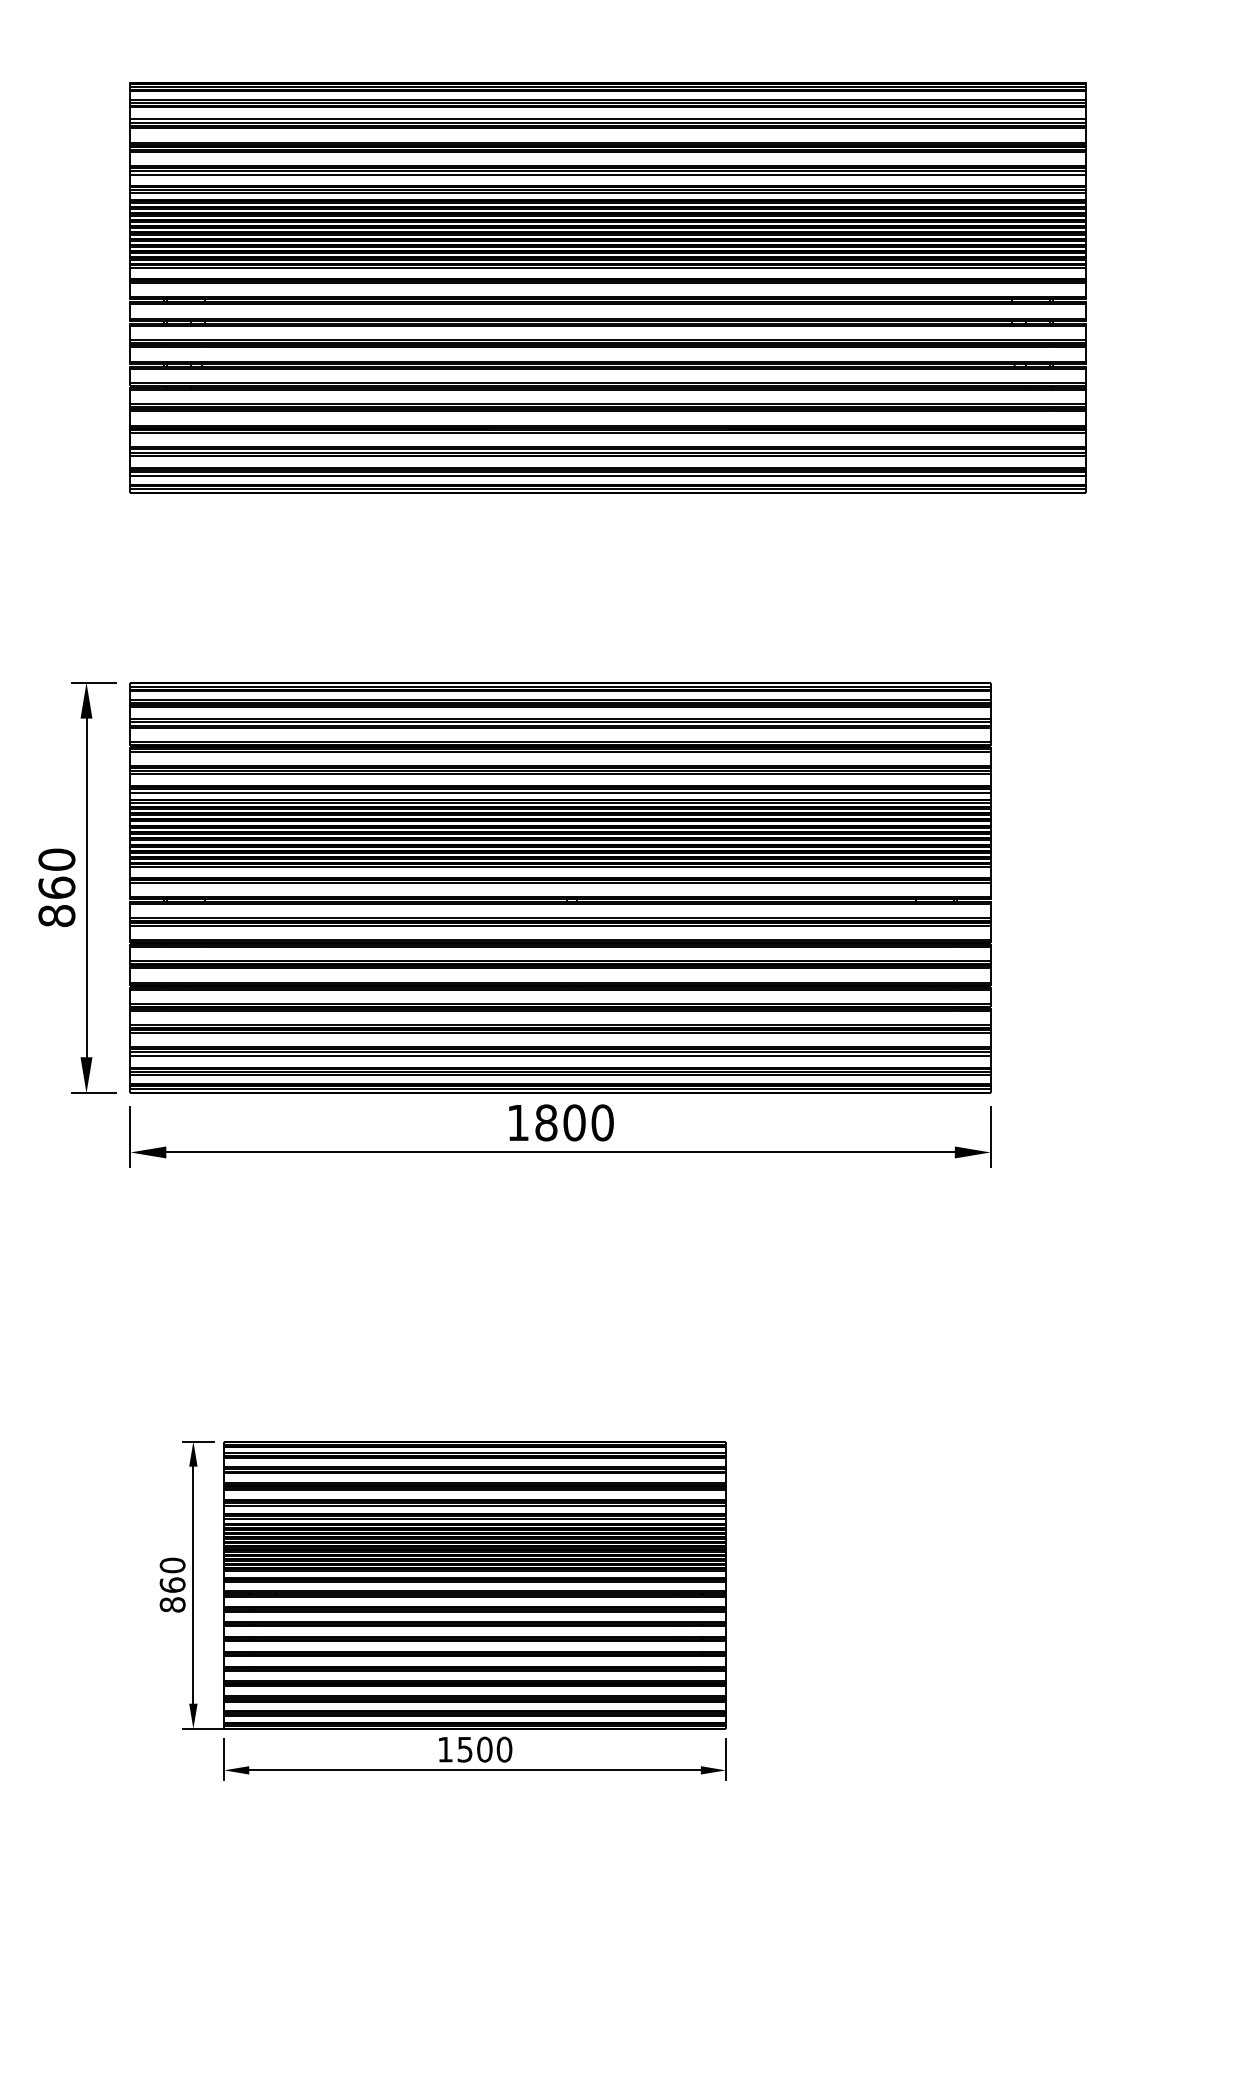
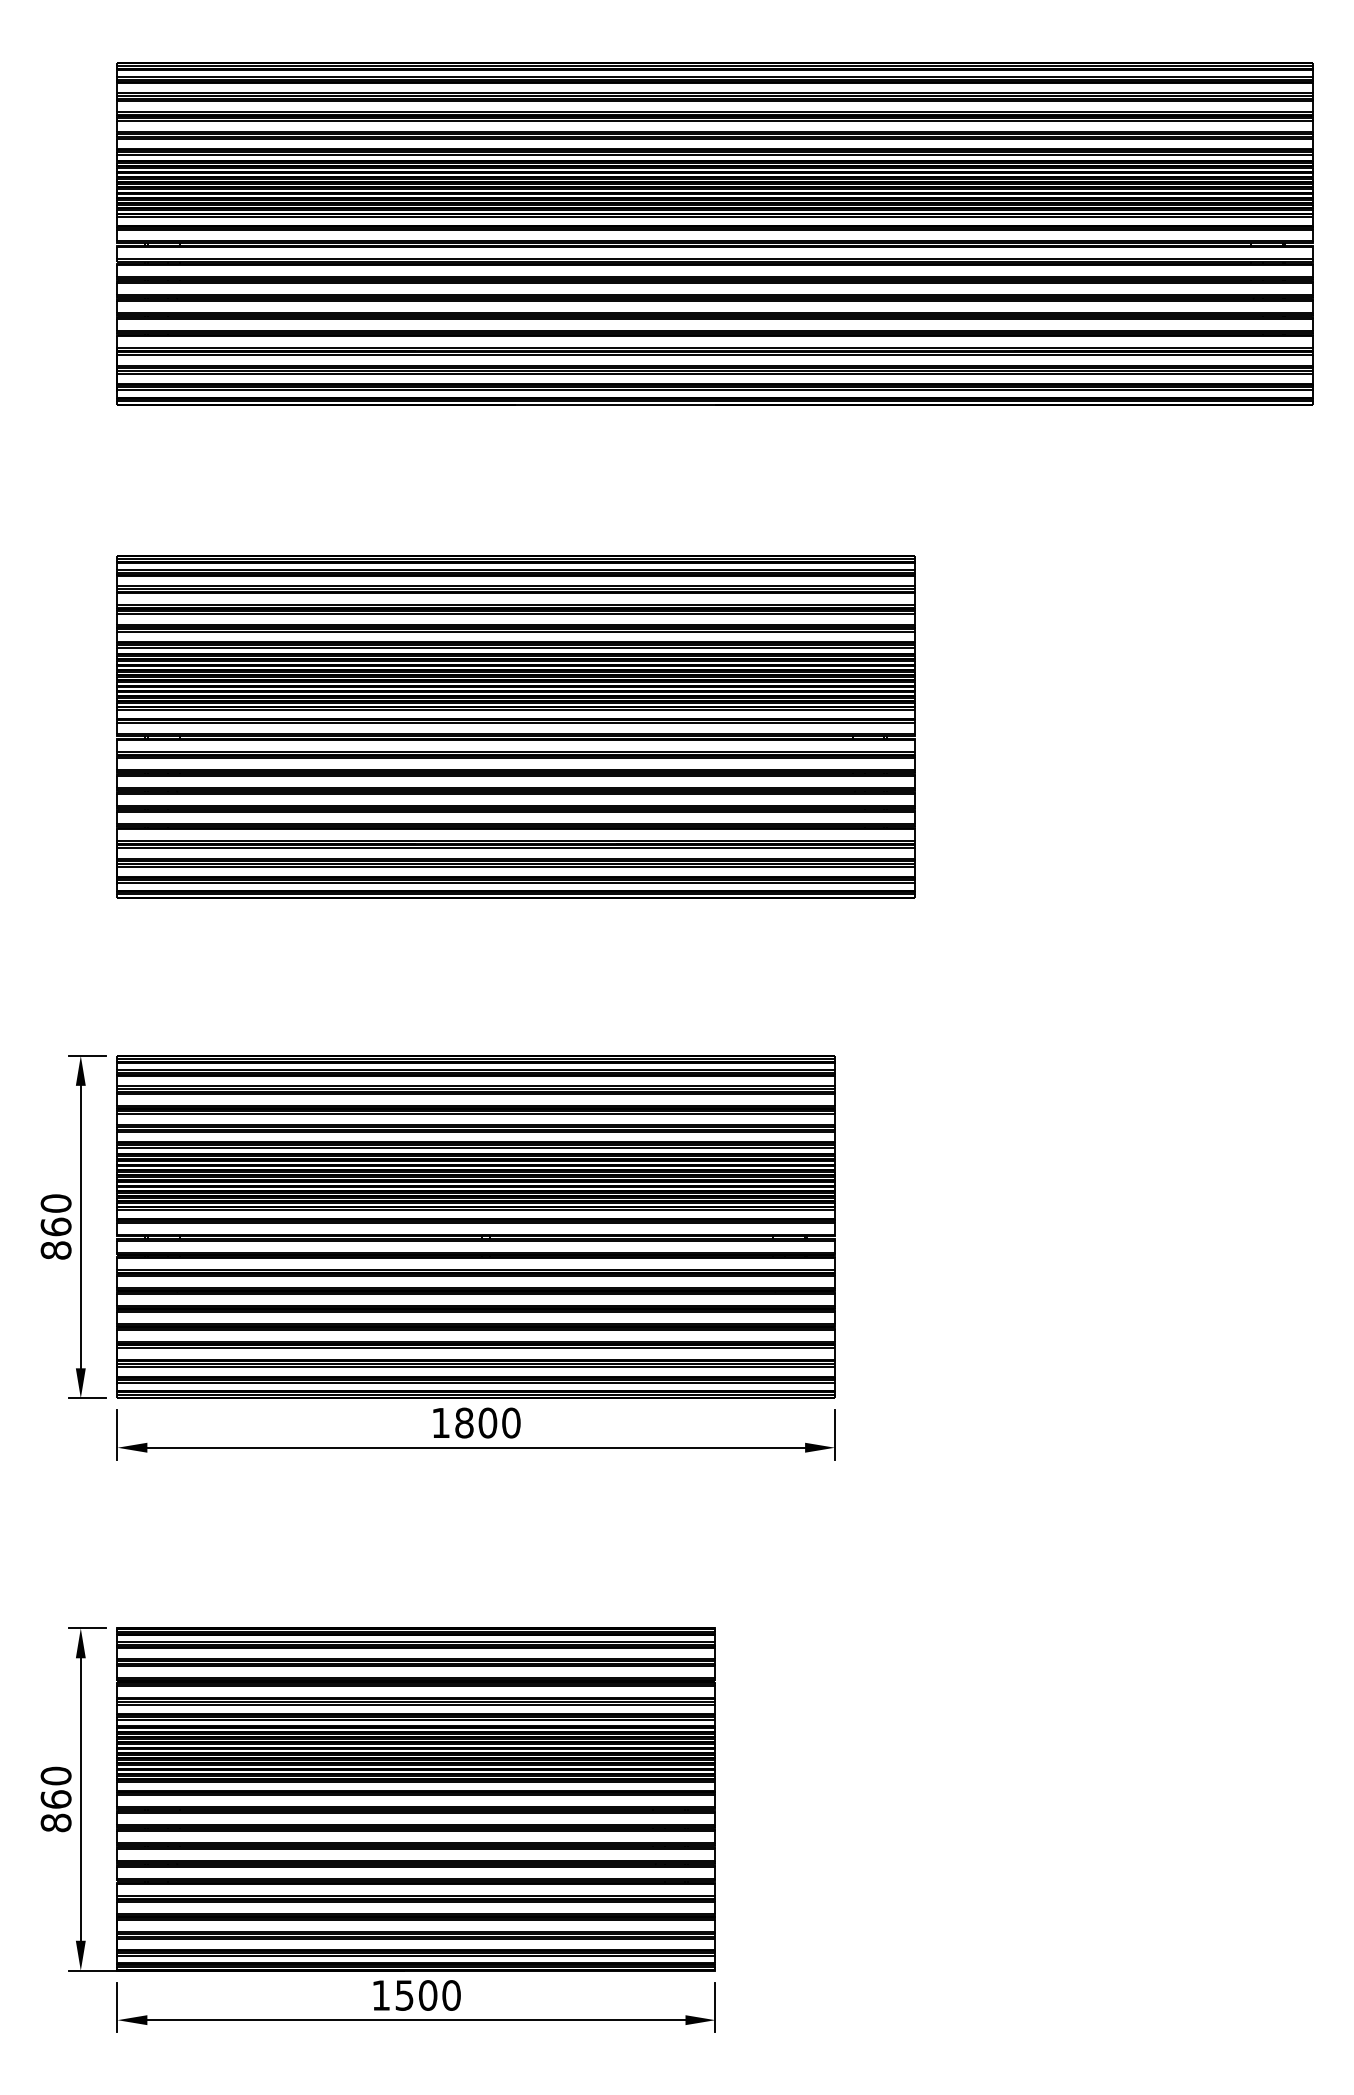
part: (442, 1610) -> (377, 1829), size x1.43

